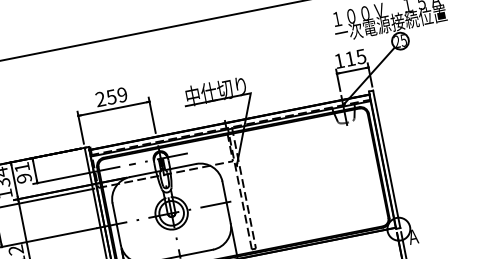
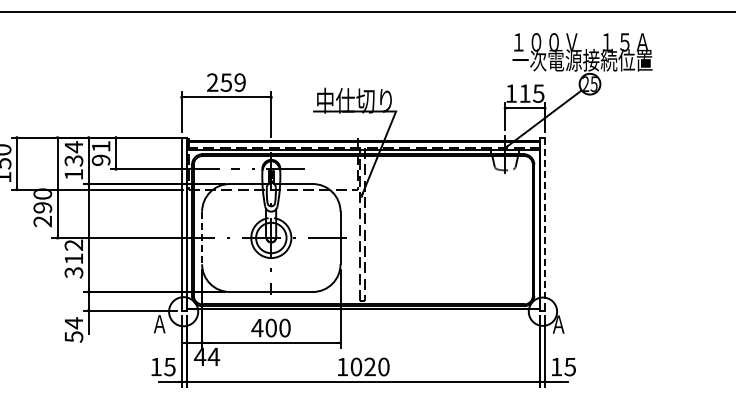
line: (387, 159) -> (545, 224), solid -> dashed
line: (117, 224) -> (202, 238), solid -> dashed

